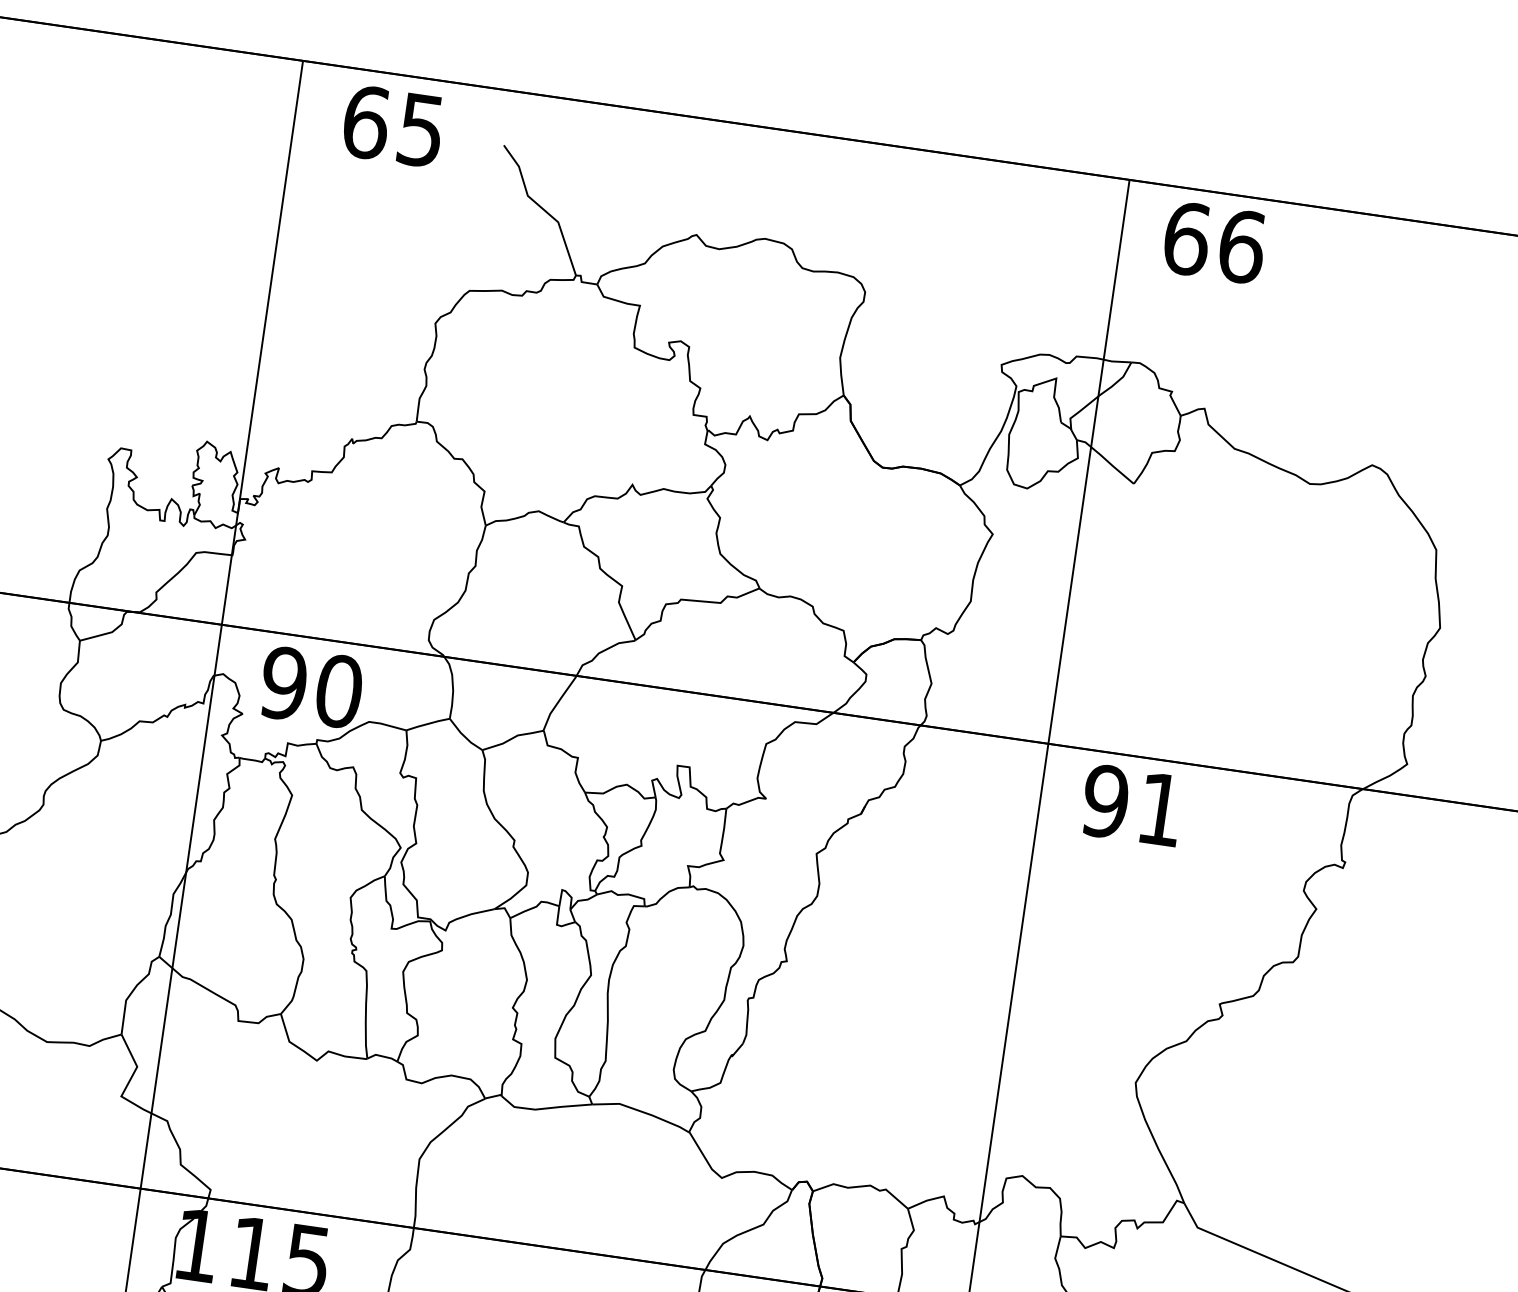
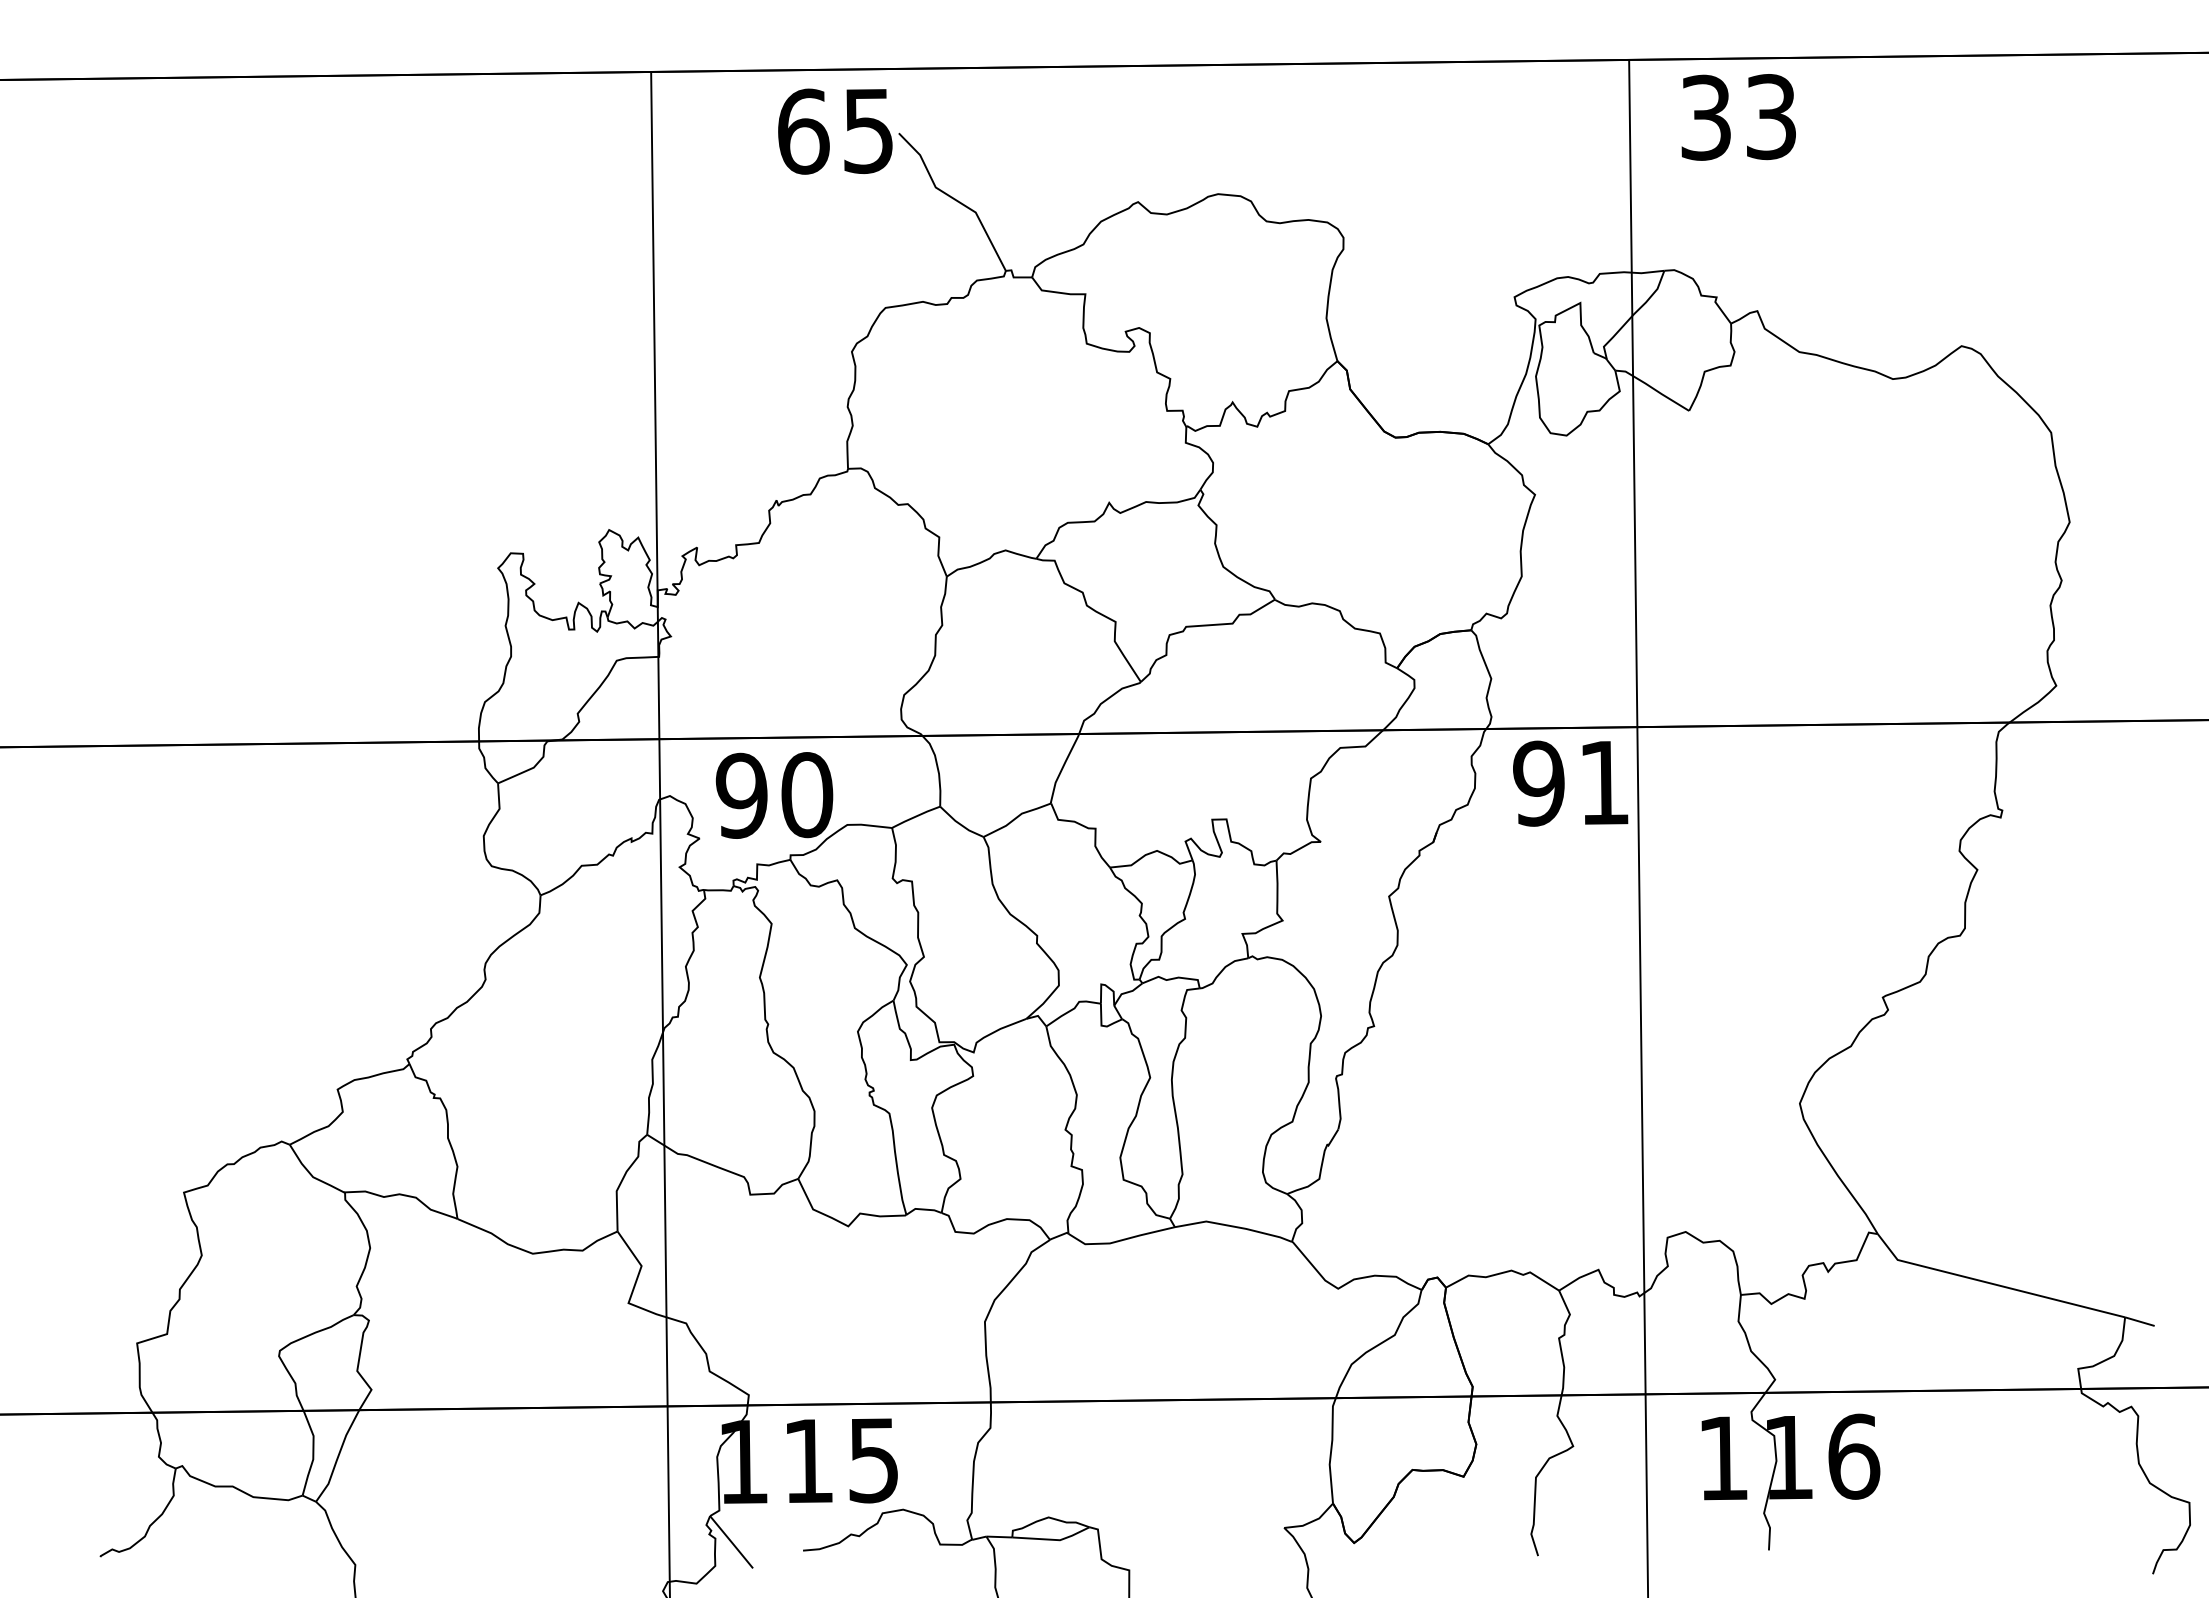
text: (393, 126) -> (835, 131), moved
text: (1214, 242) -> (1738, 116), 66 -> 33
text: (1132, 805) -> (1570, 783), moved

